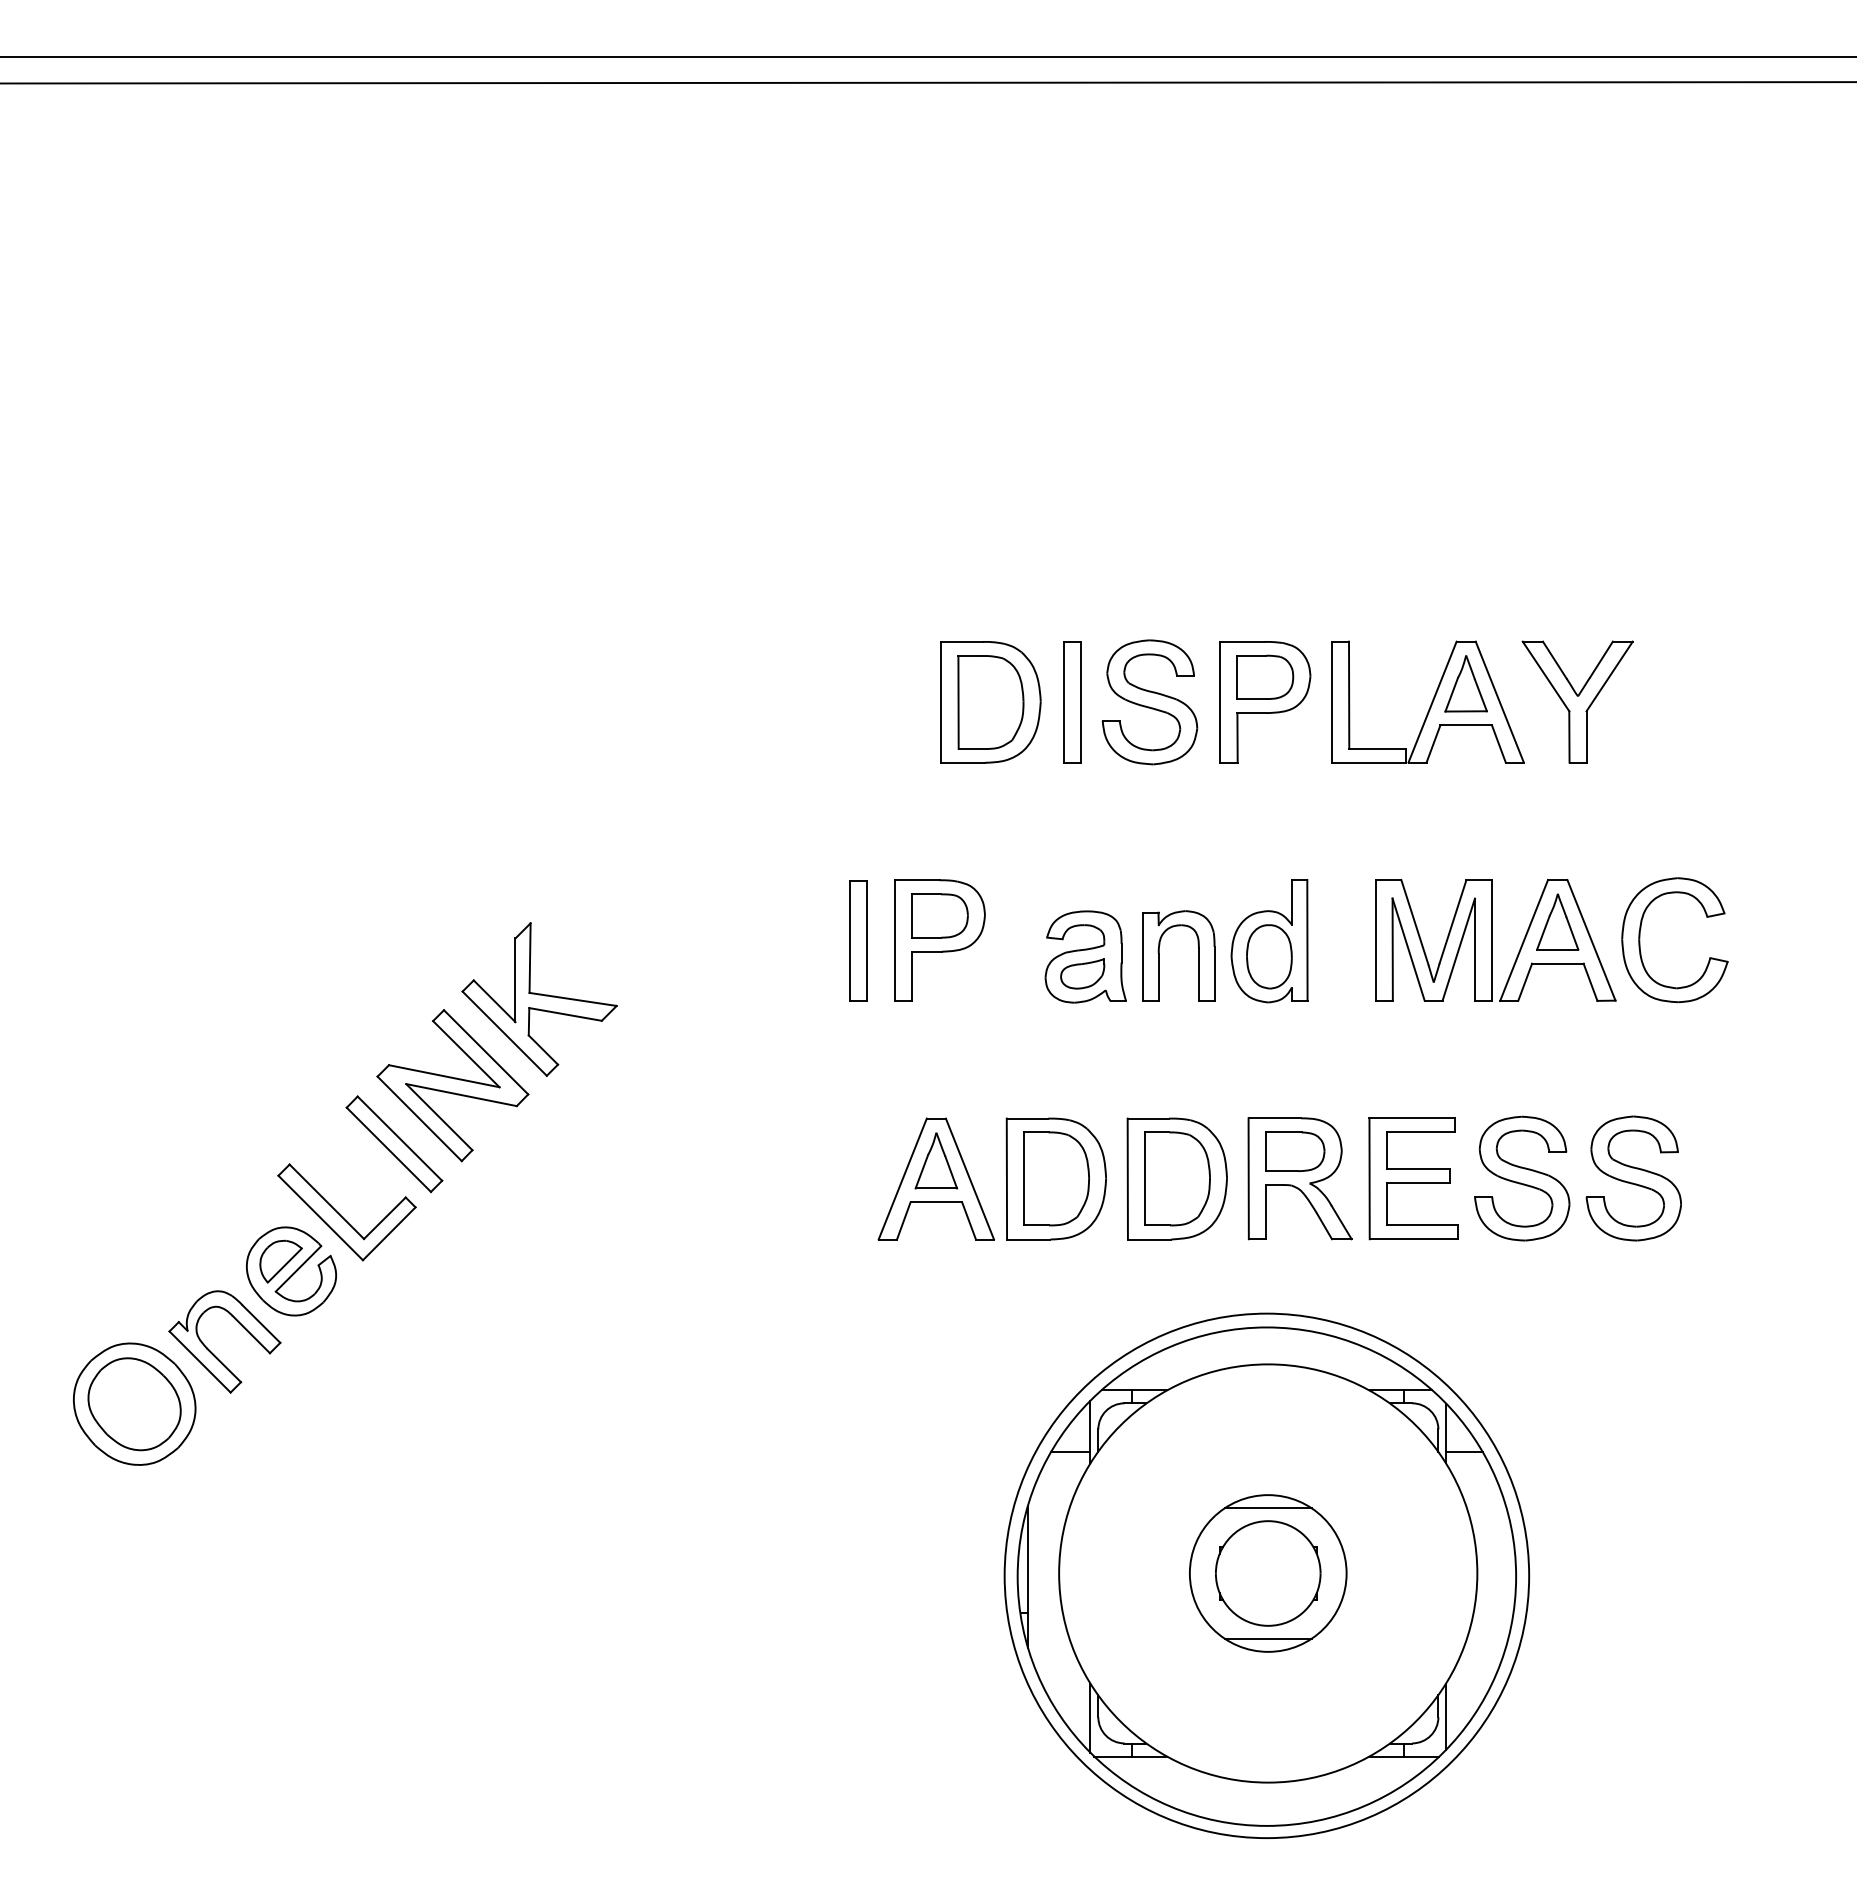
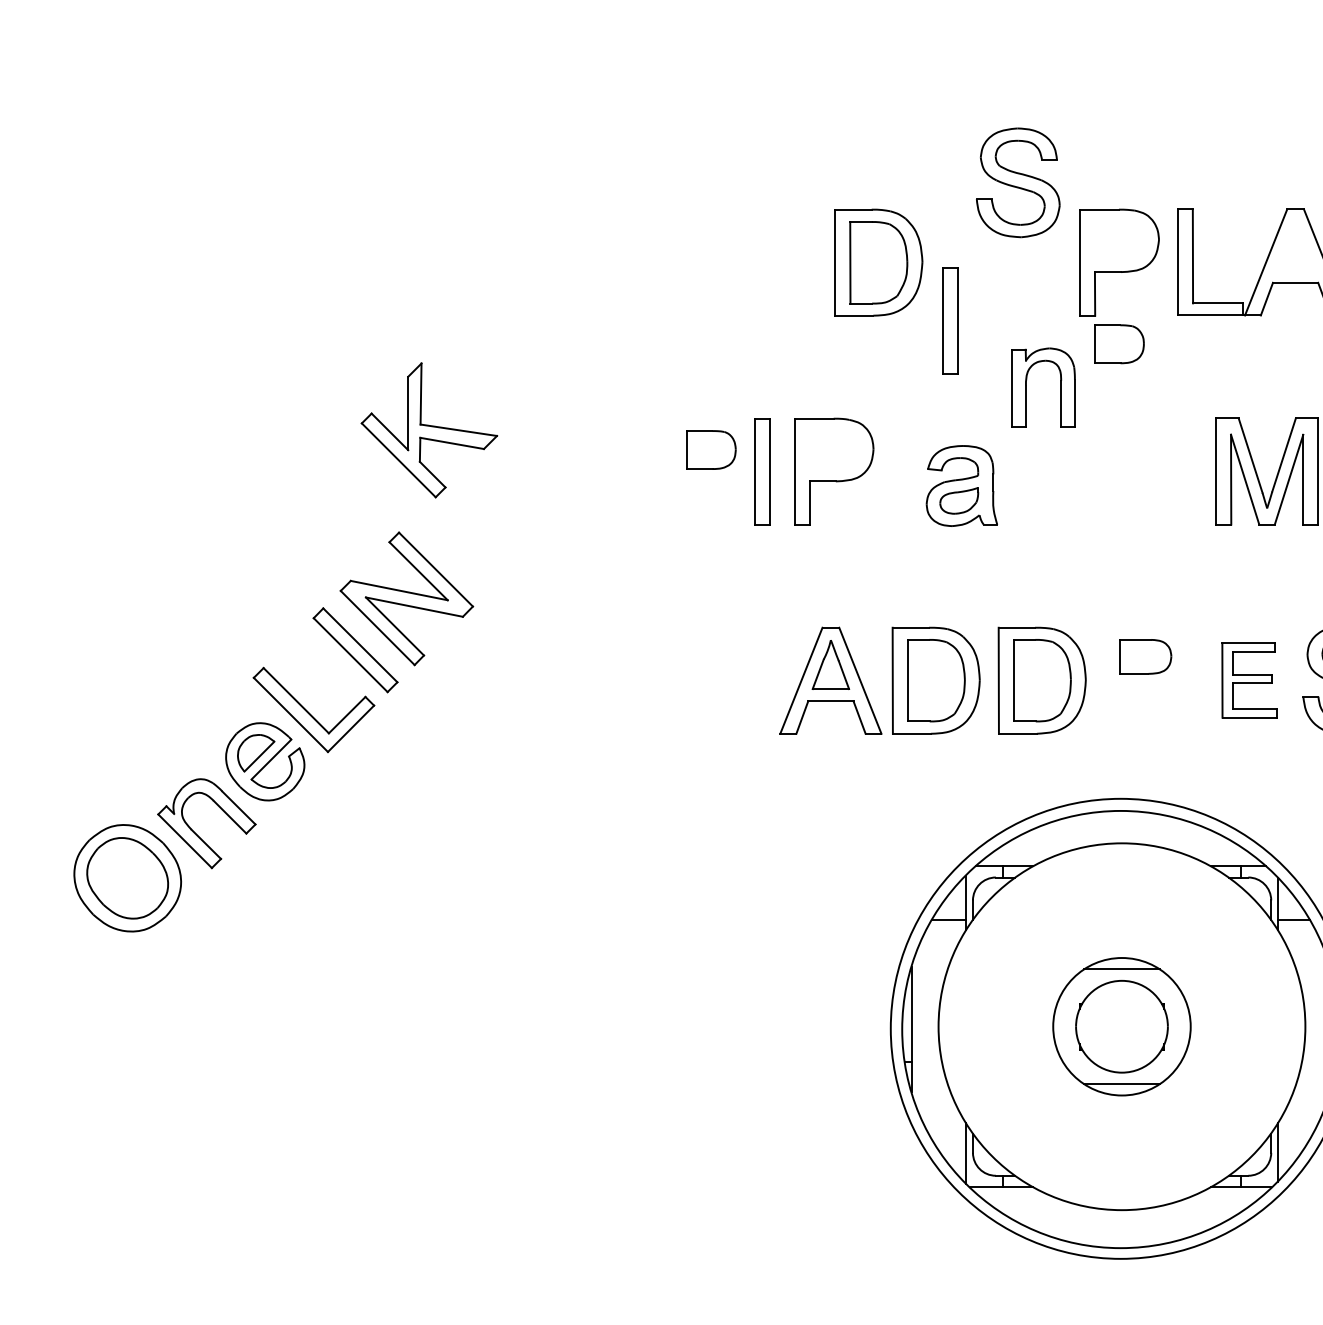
part: (1265, 676) -> (1119, 343), moved
part: (1465, 683) -> (1295, 246), removed
part: (1072, 702) -> (950, 321), moved
part: (1149, 702) -> (1017, 182), moved
part: (939, 915) -> (710, 449), moved
part: (1269, 941) -> (1123, 472), removed
part: (1159, 955) -> (1026, 387), moved
part: (539, 999) -> (429, 430), moved
part: (1299, 1178) -> (1149, 680), removed
part: (1413, 1178) -> (1249, 680), size x0.7

